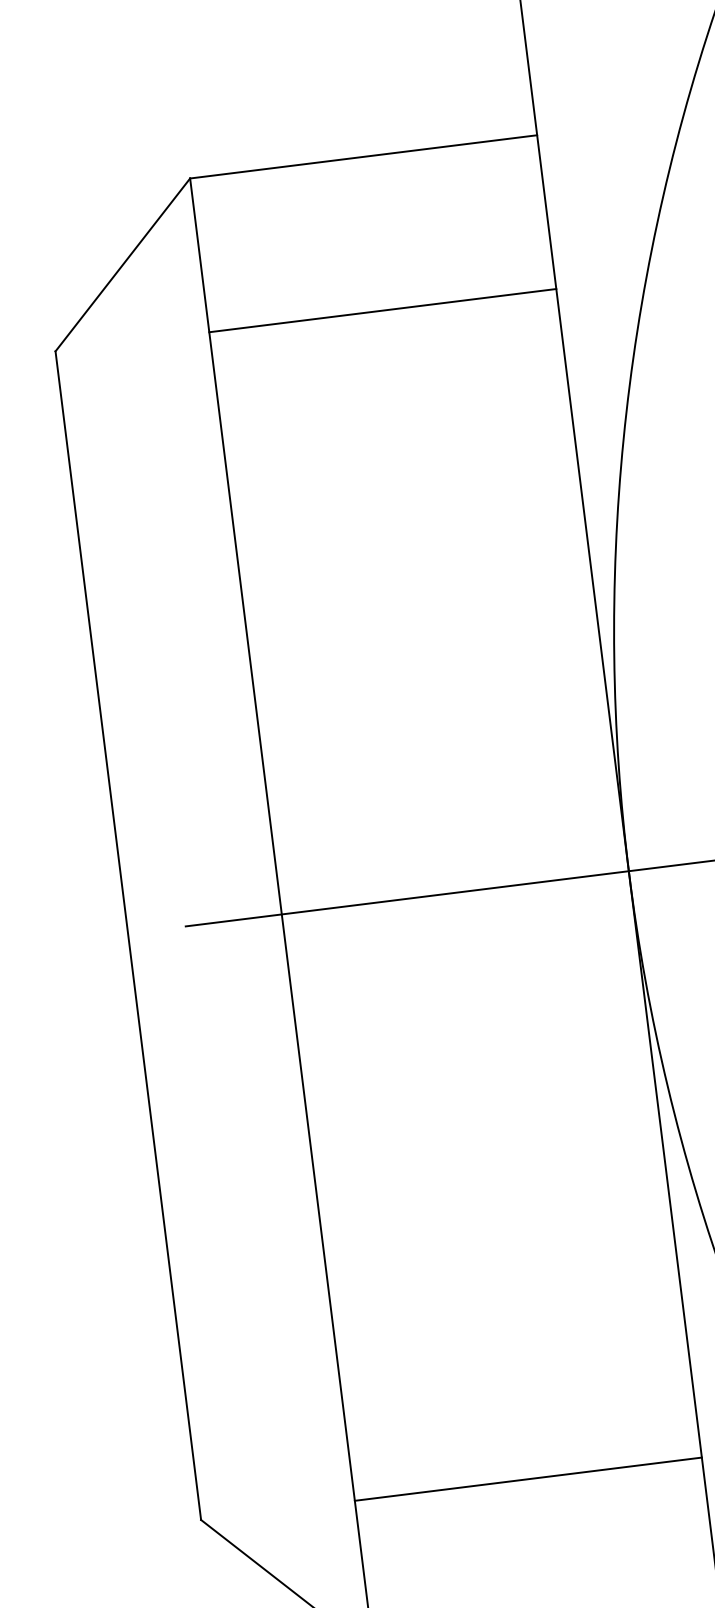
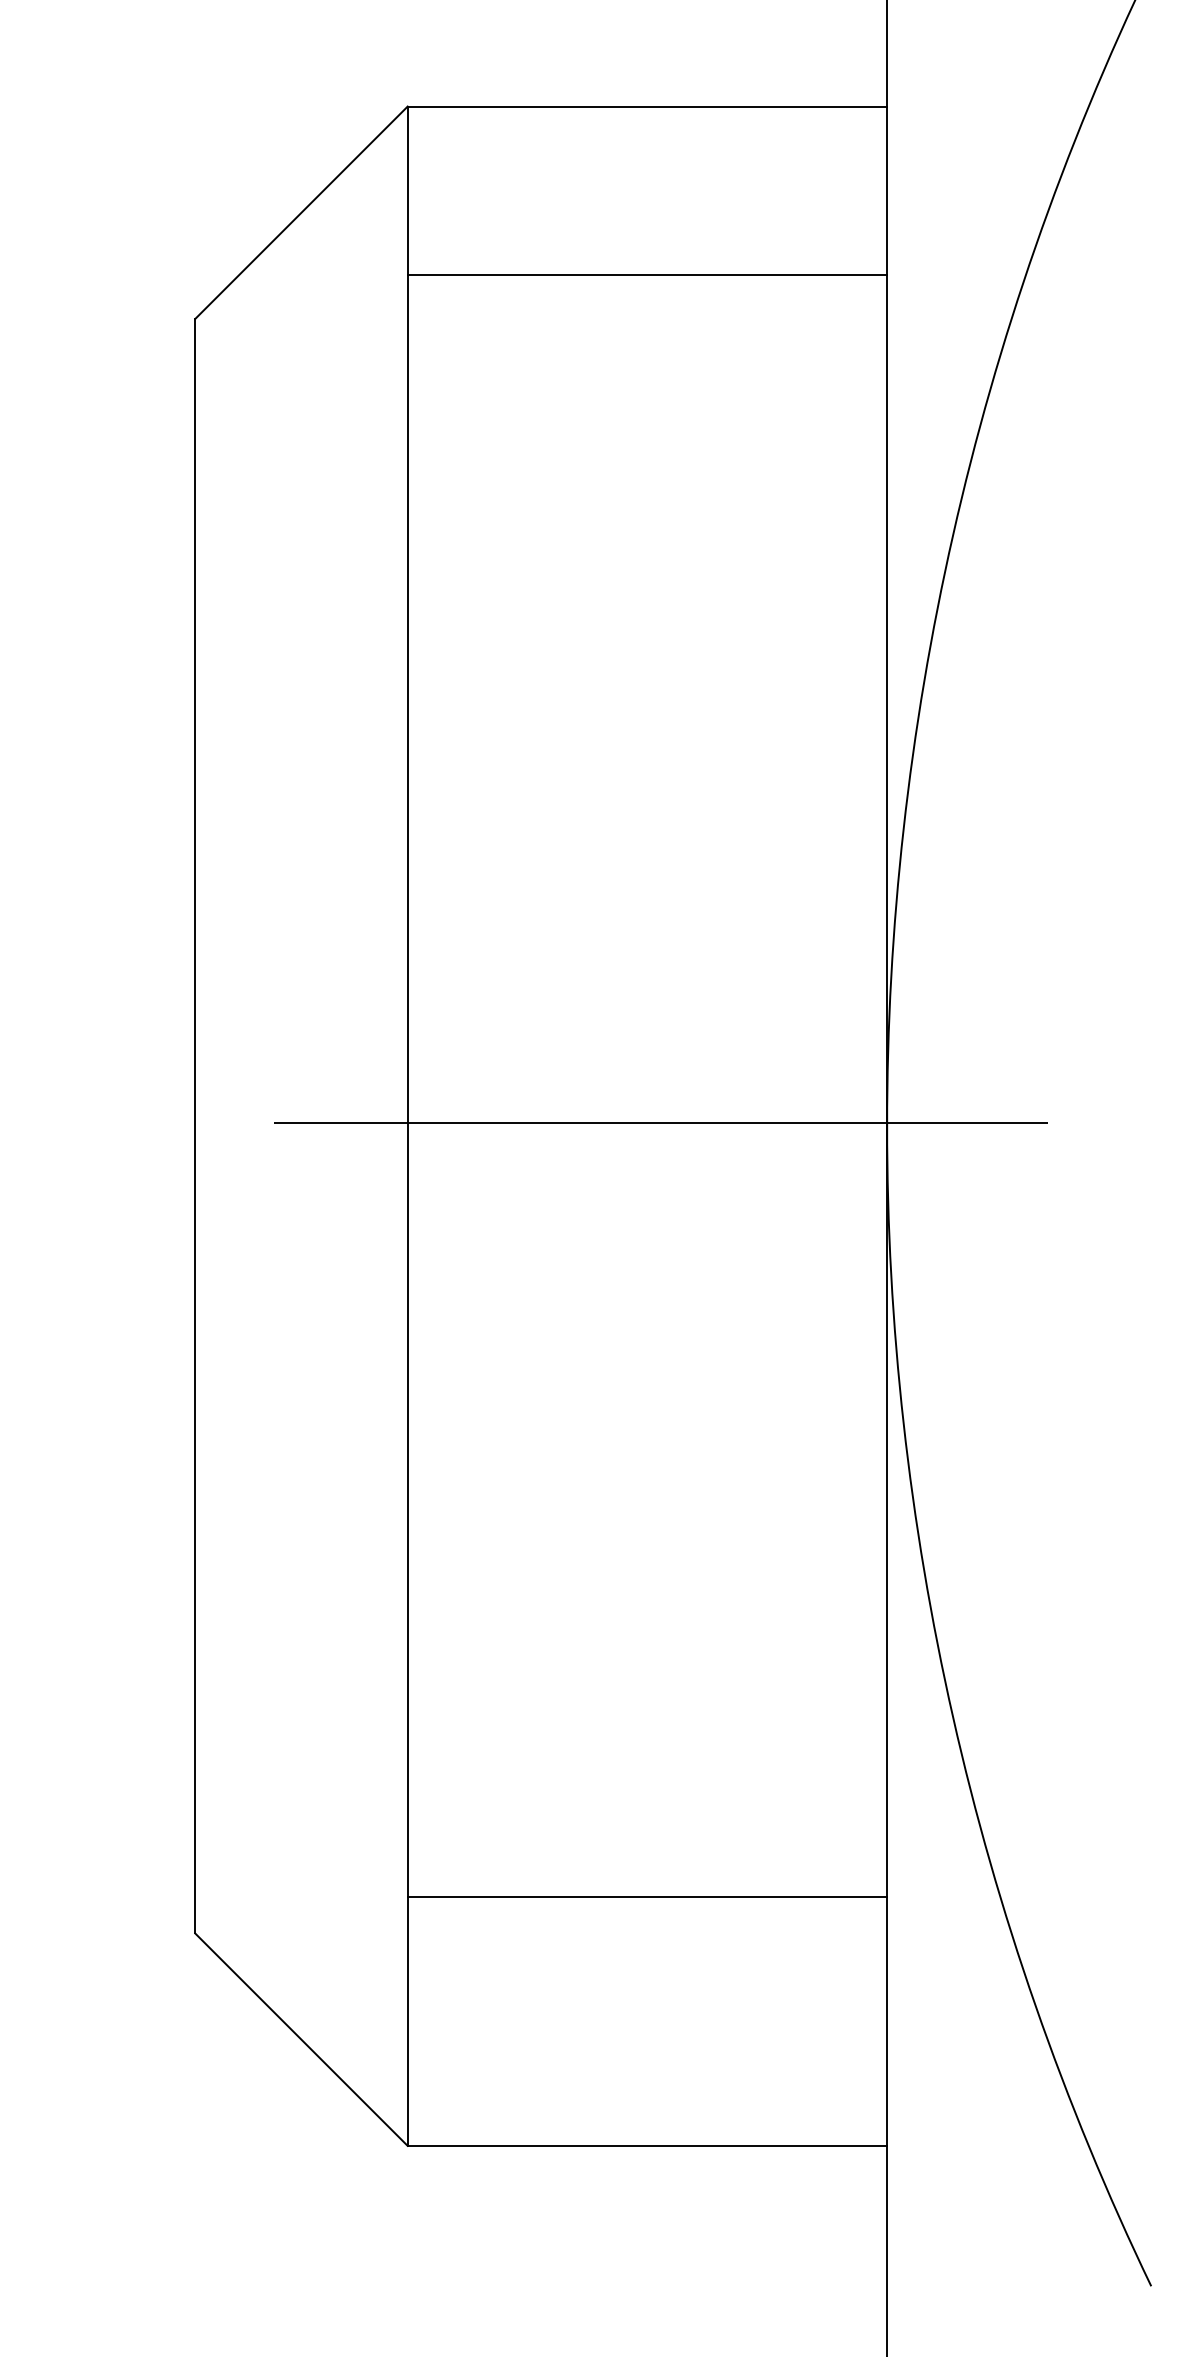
line: (382, 310) -> (647, 274), moved
line: (528, 1479) -> (647, 1897), moved

